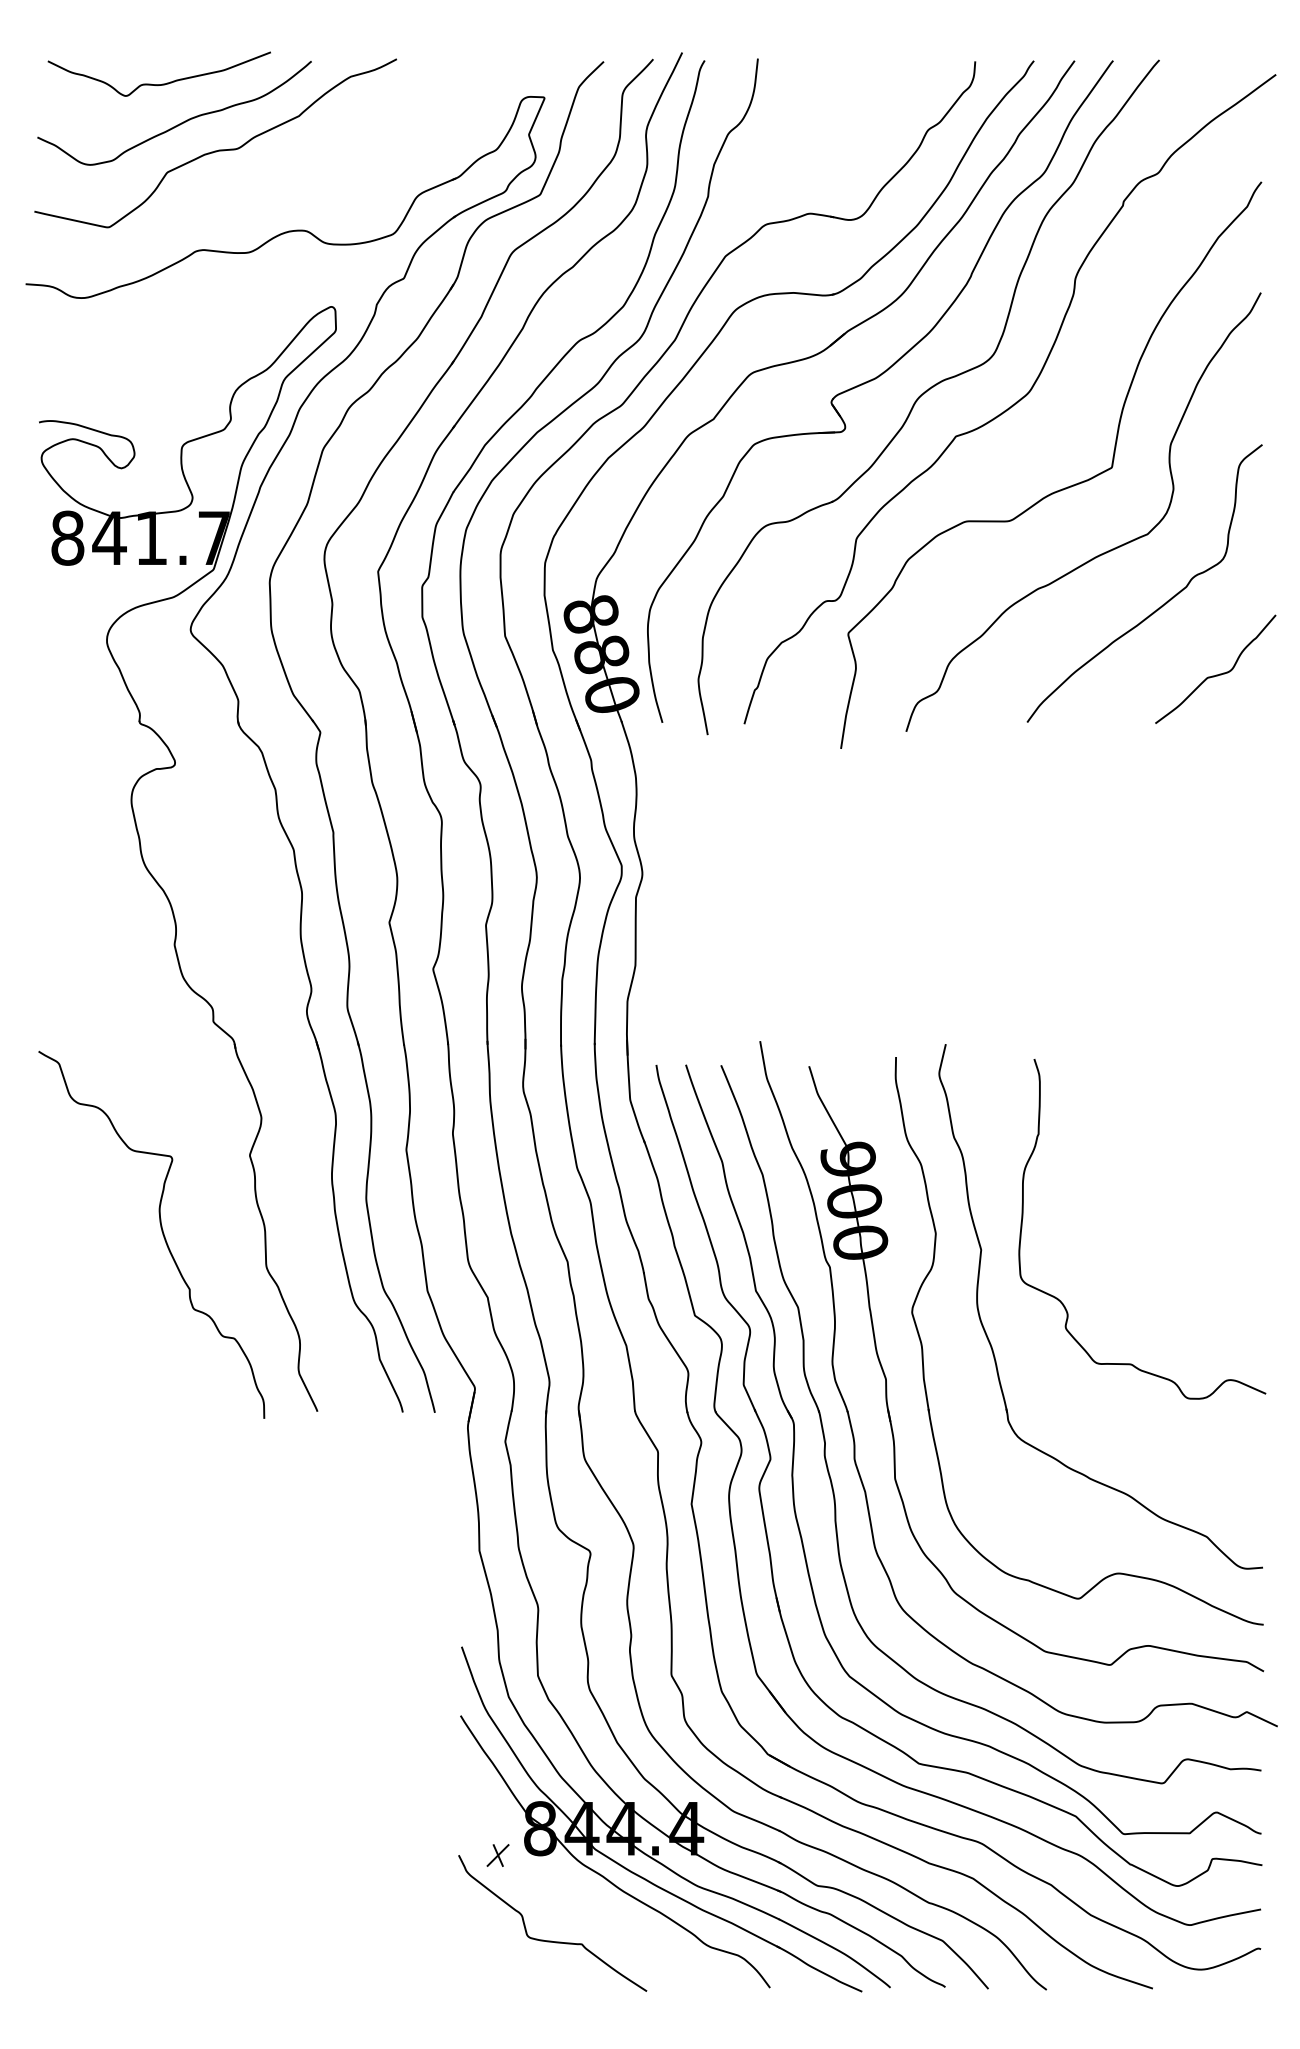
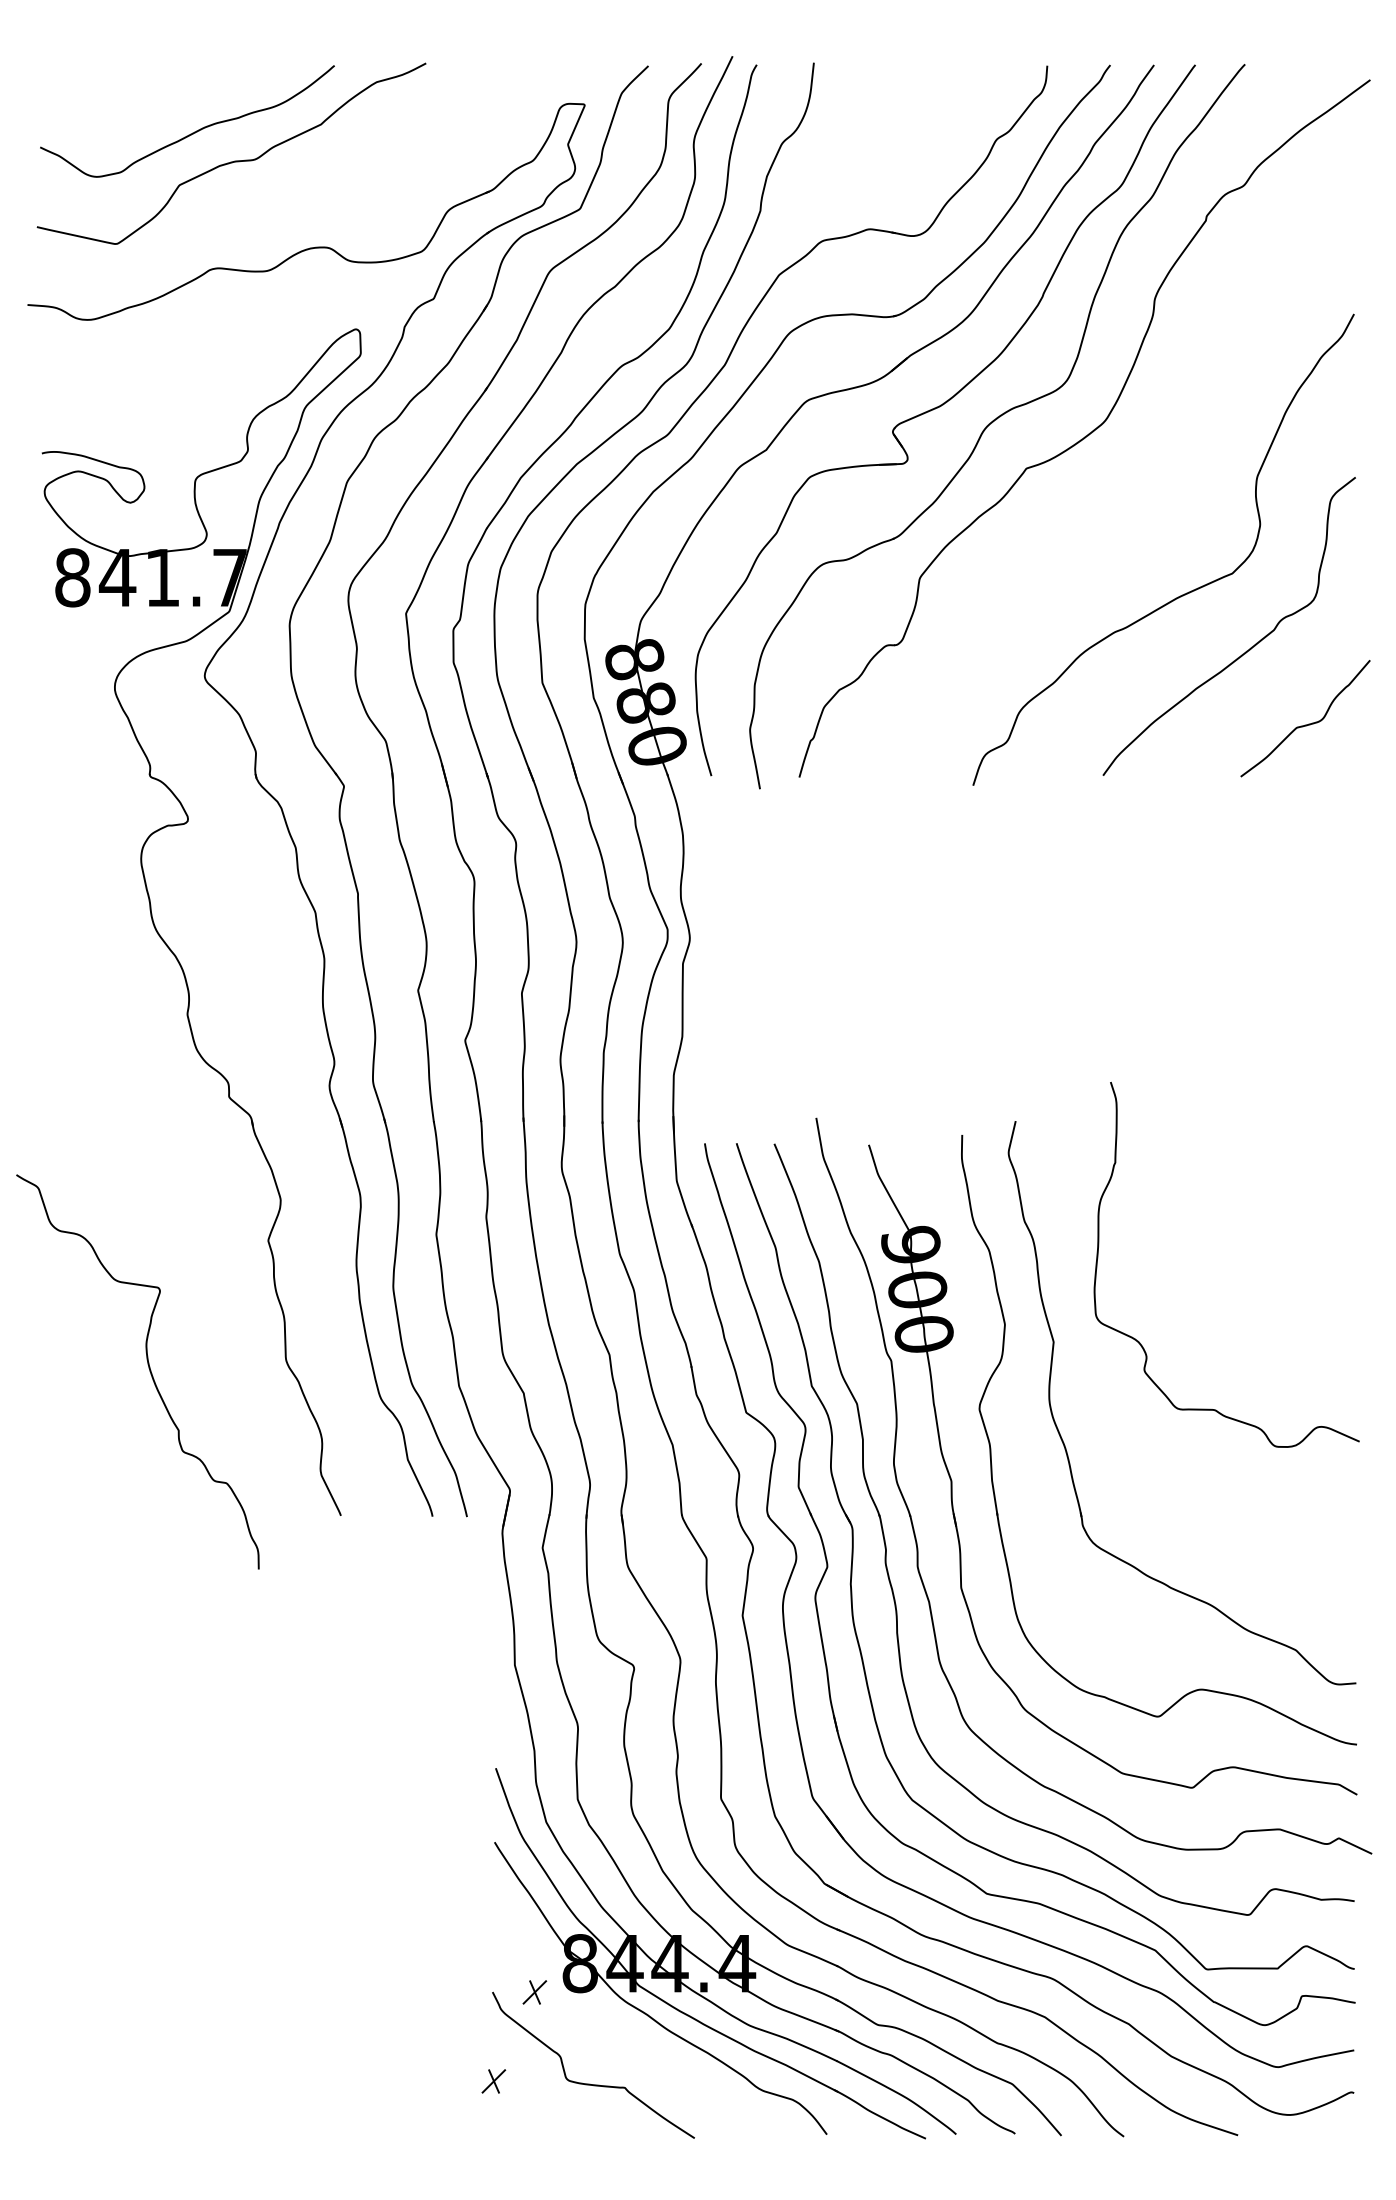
curve: (162, 83) -> (174, 89), removed
curve: (1062, 488) -> (1140, 524), removed
curve: (161, 1231) -> (148, 1368), moved
curve: (1062, 1301) -> (1140, 1342), moved
part: (459, 1938) -> (493, 2081), added

